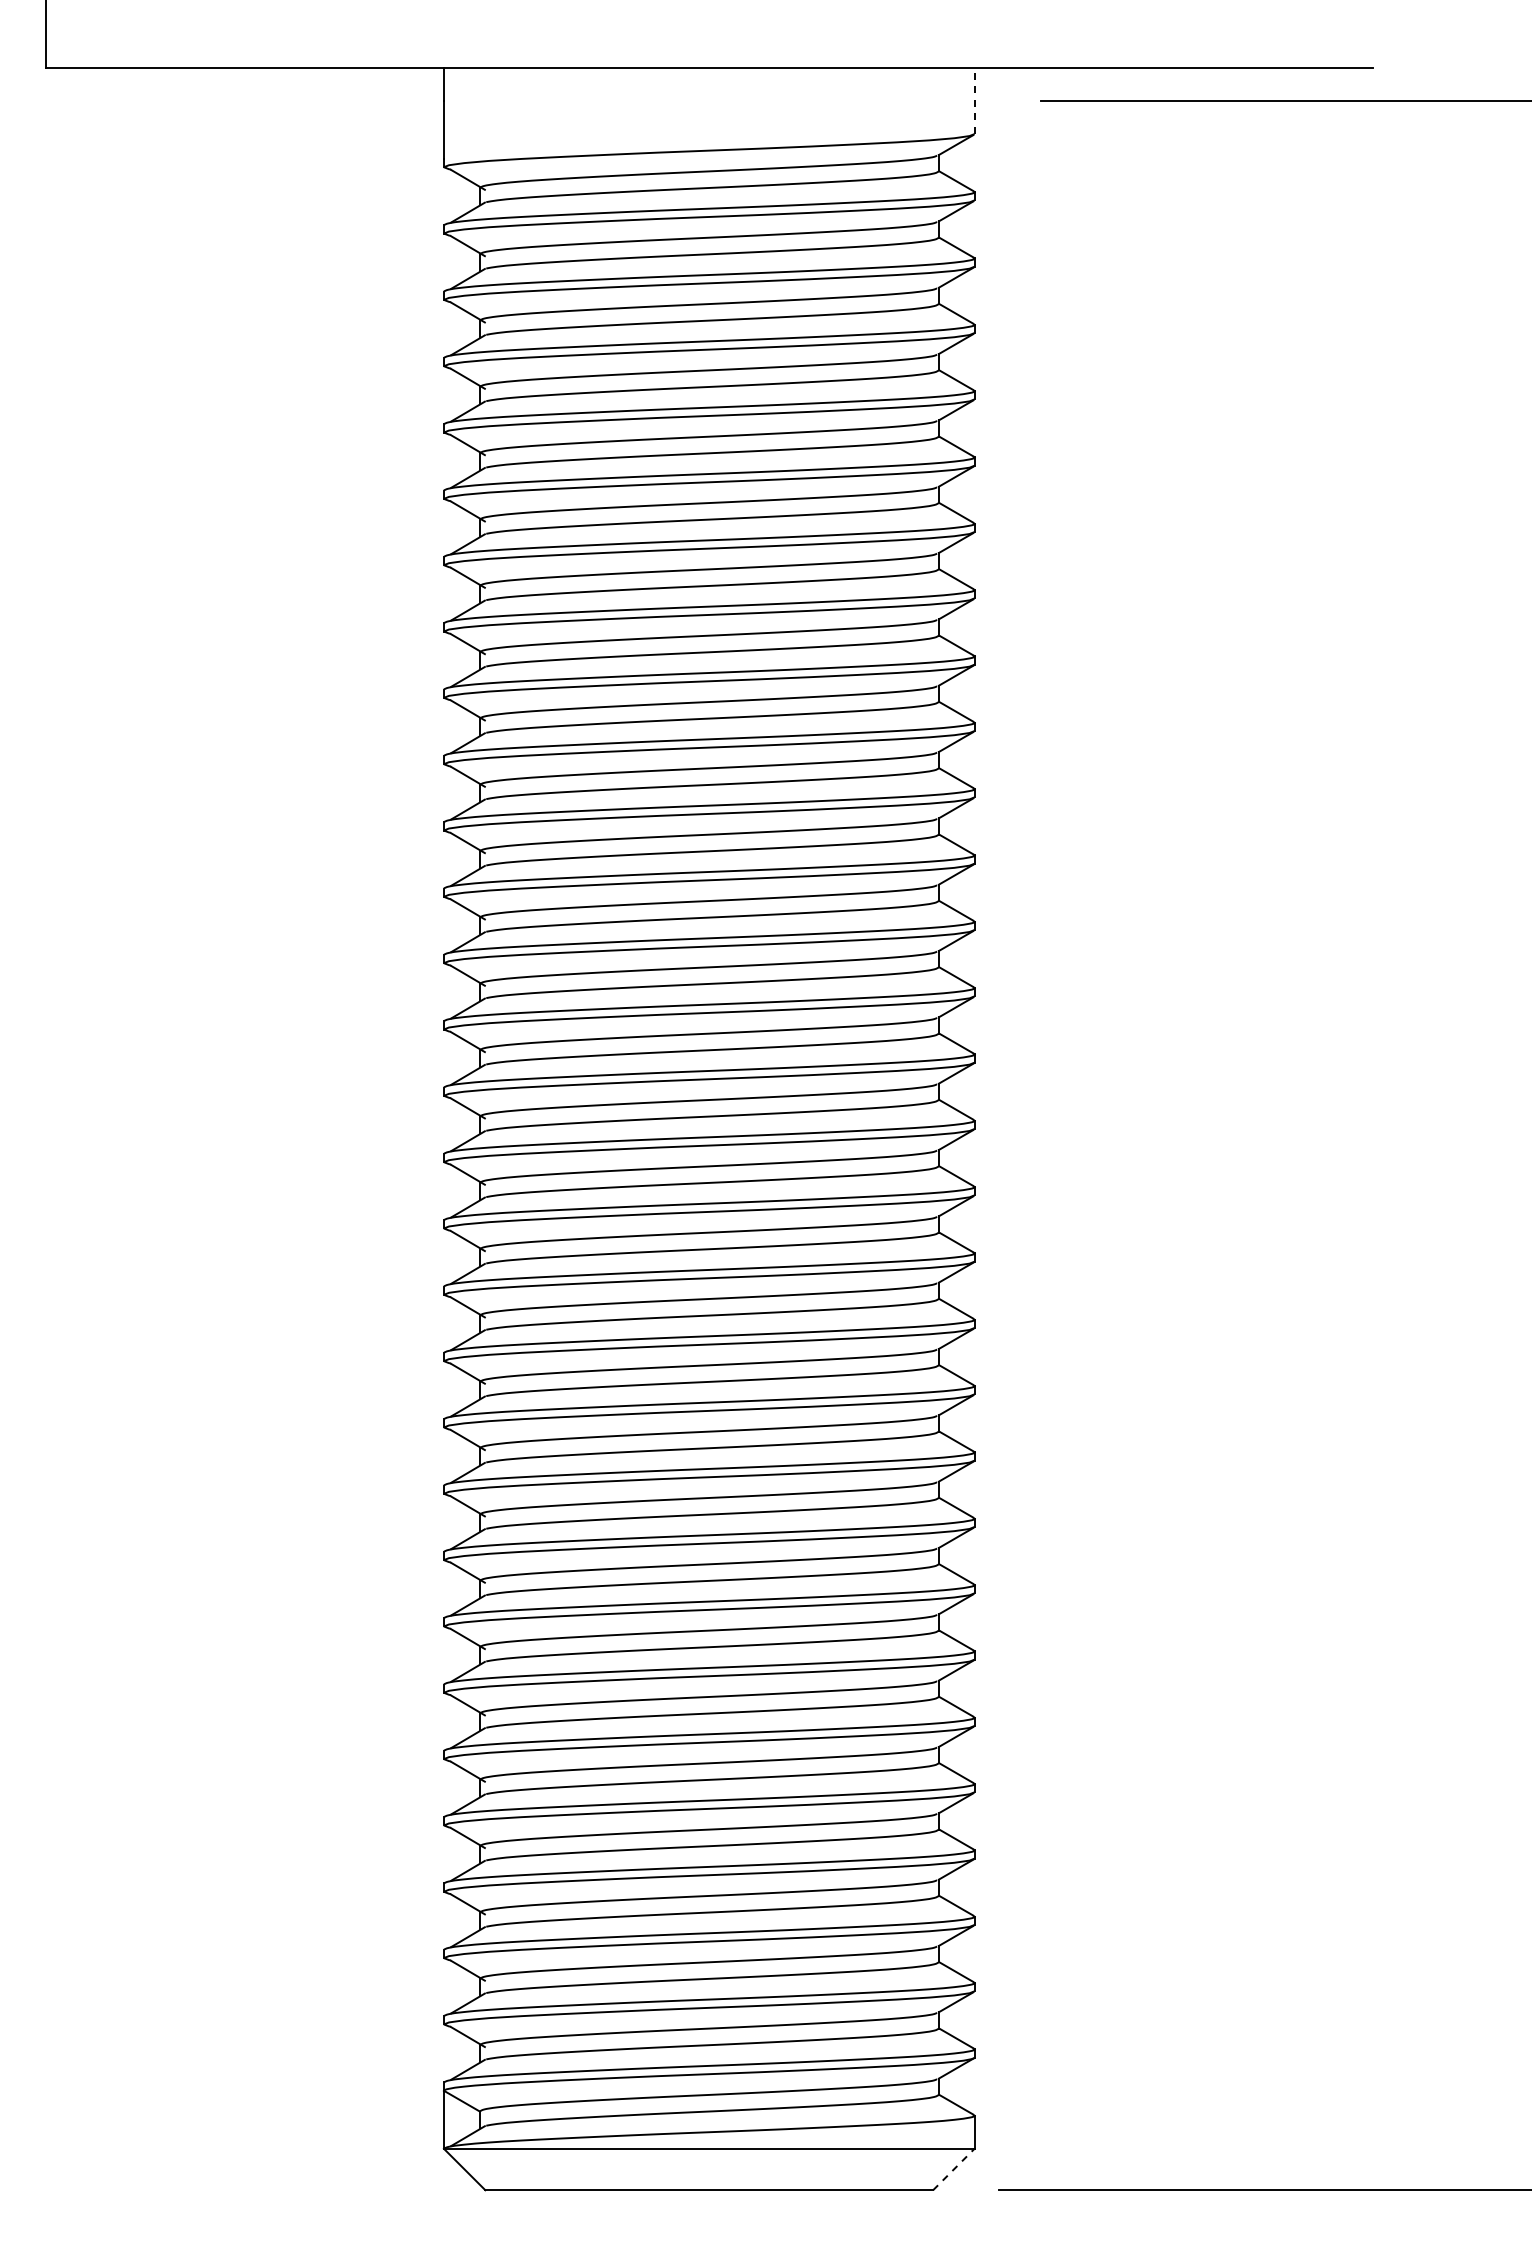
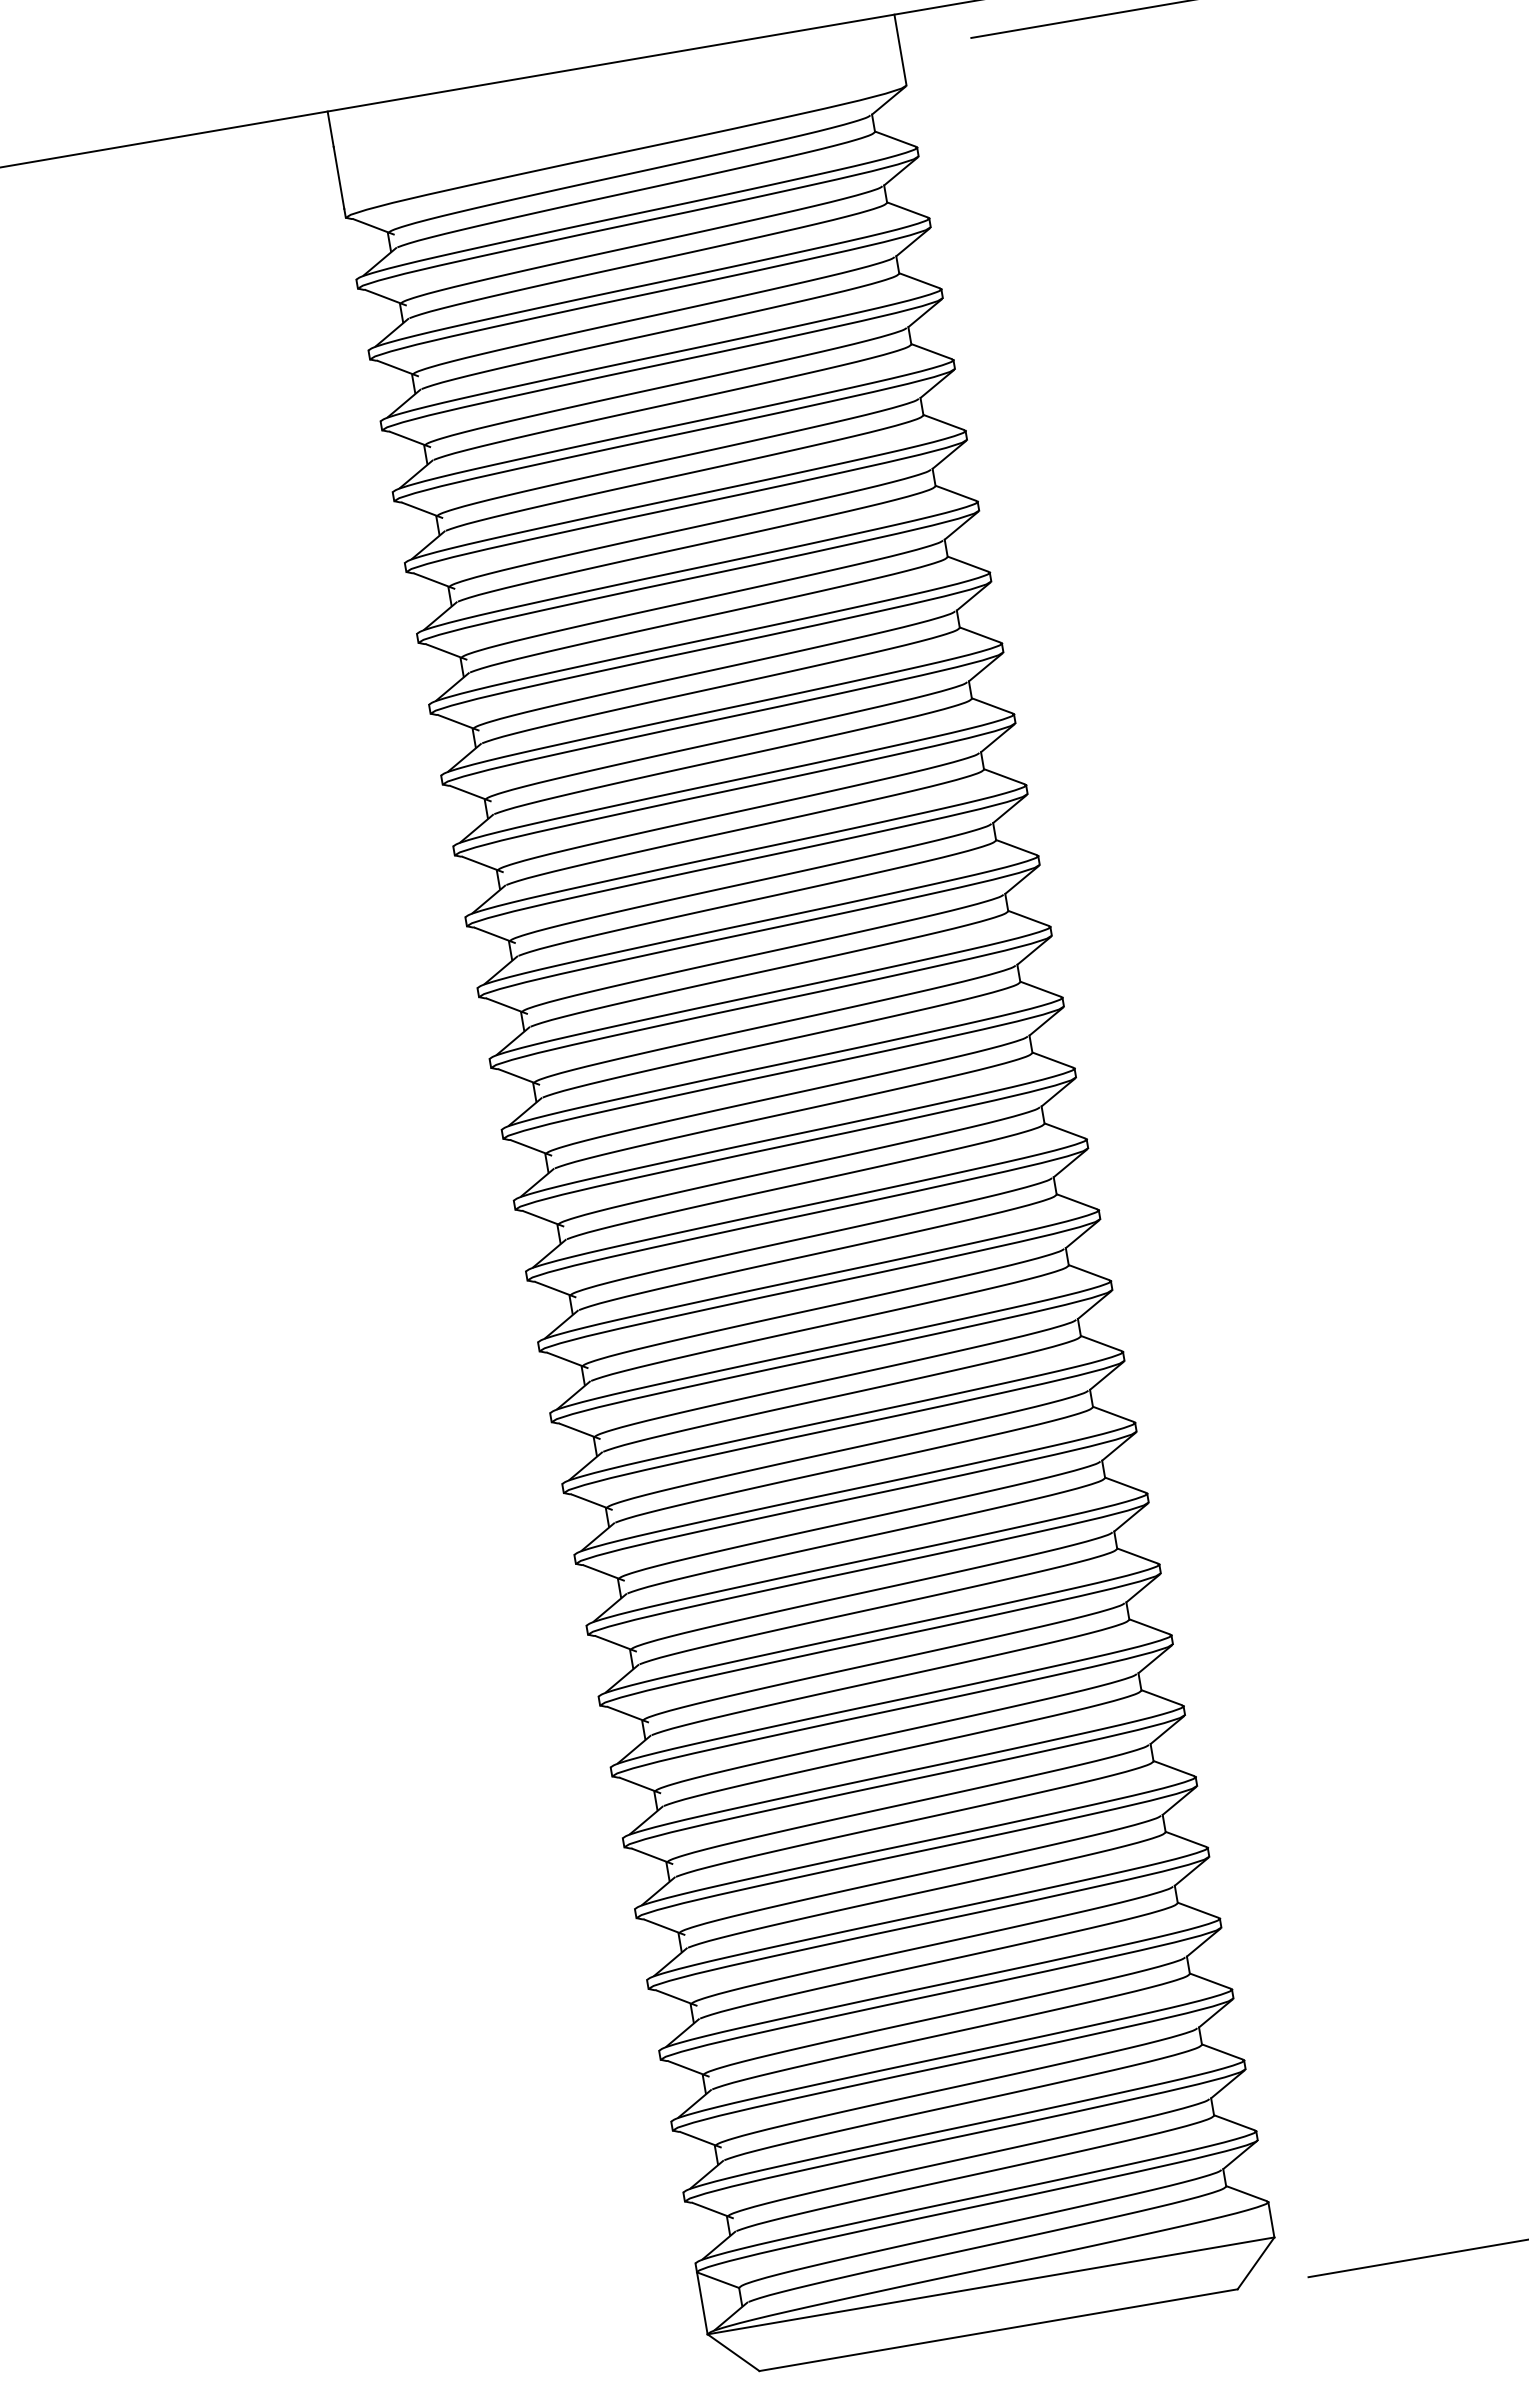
line: (974, 100) -> (900, 49), dashed -> solid
line: (954, 2169) -> (1256, 2263), dashed -> solid

